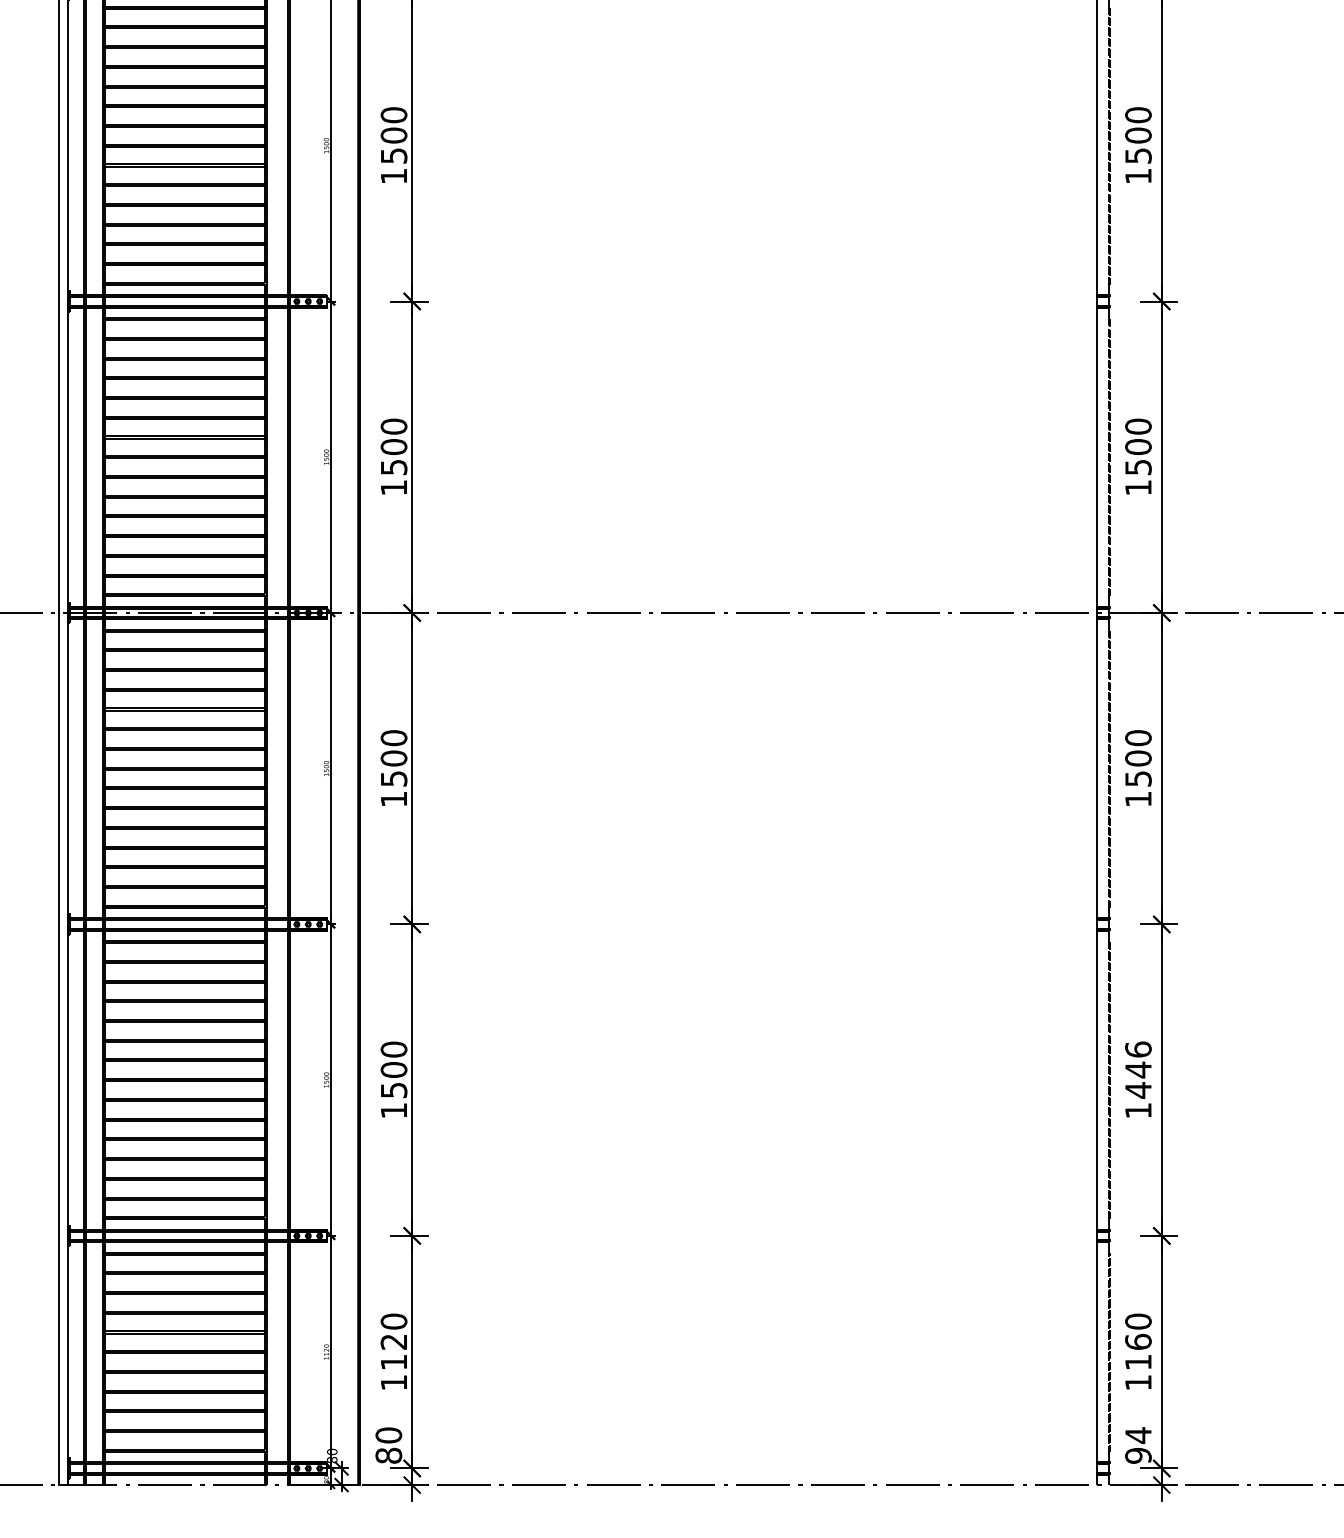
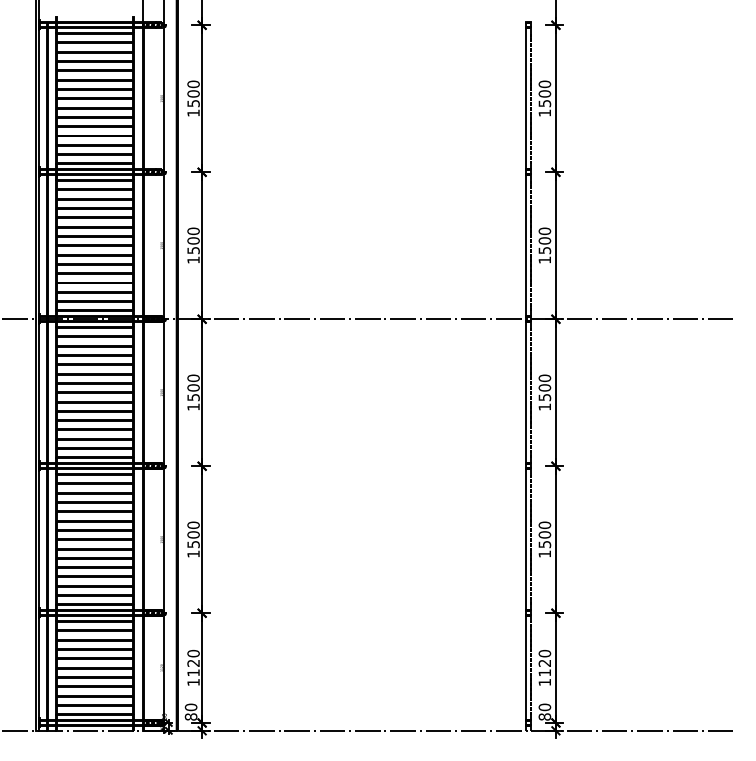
text: (1137, 1069) -> (544, 534), 1446 -> 1500
text: (1137, 1340) -> (544, 662), 1160 -> 1120
text: (1137, 1444) -> (544, 711), 94 -> 80

